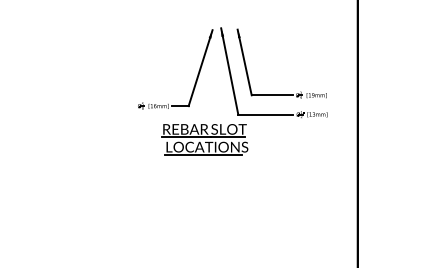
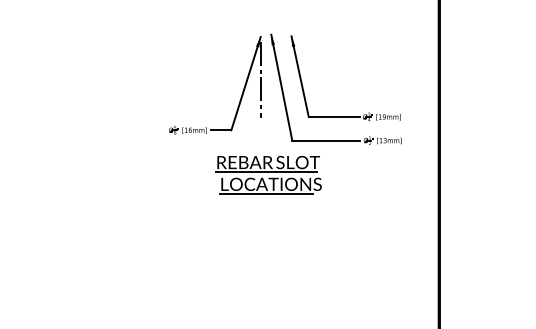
line: (212, 64) -> (260, 79), added
part: (204, 139) -> (268, 174), moved

